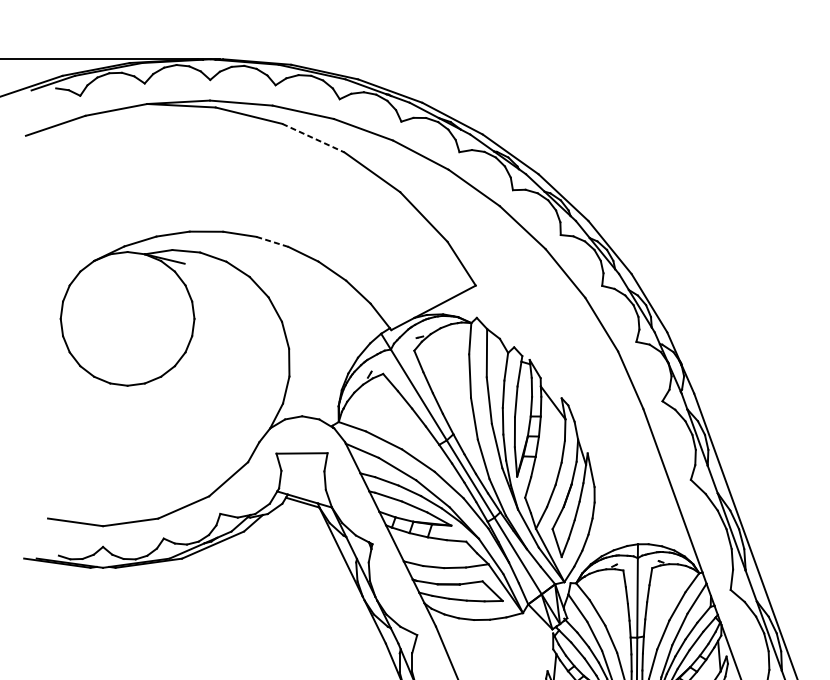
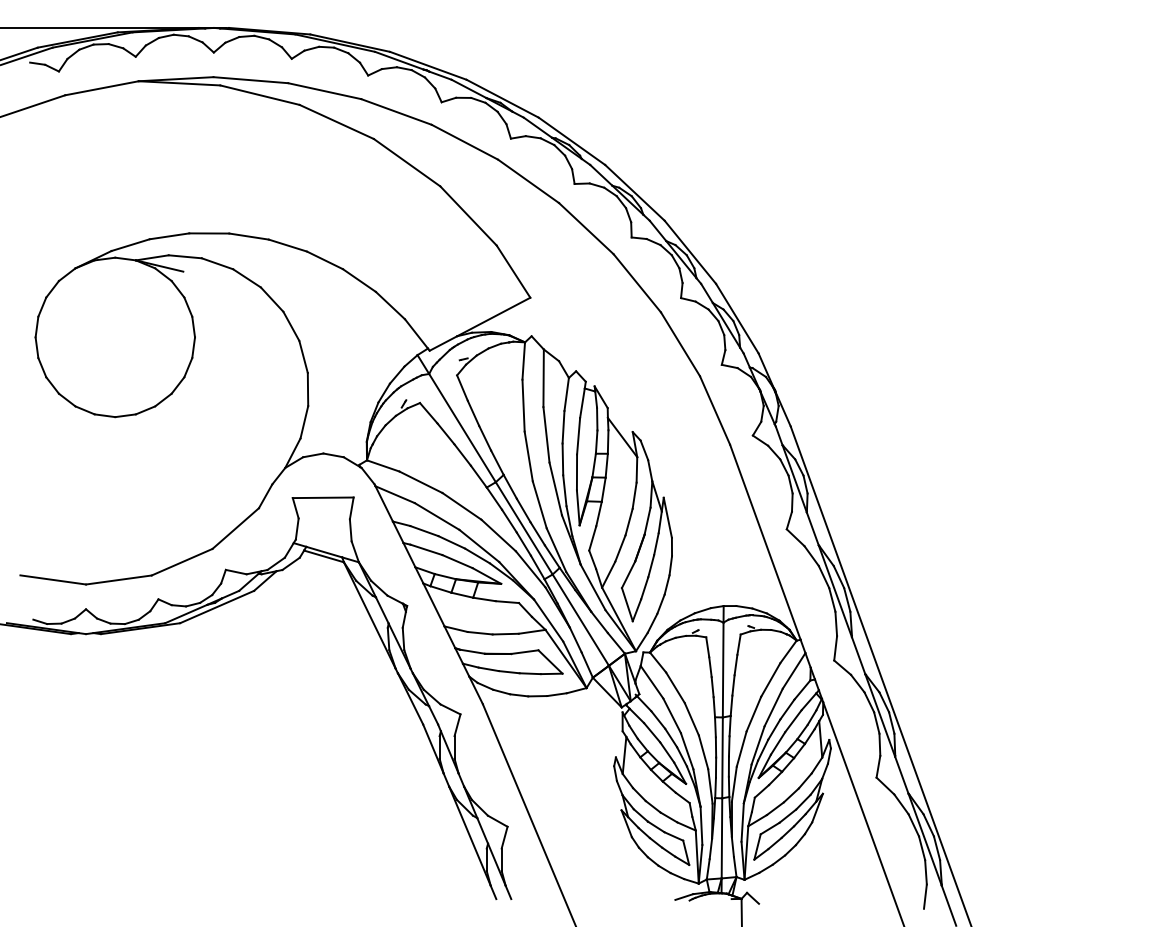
line: (313, 137) -> (336, 121), dashed -> solid
line: (272, 241) -> (287, 245), dashed -> solid

